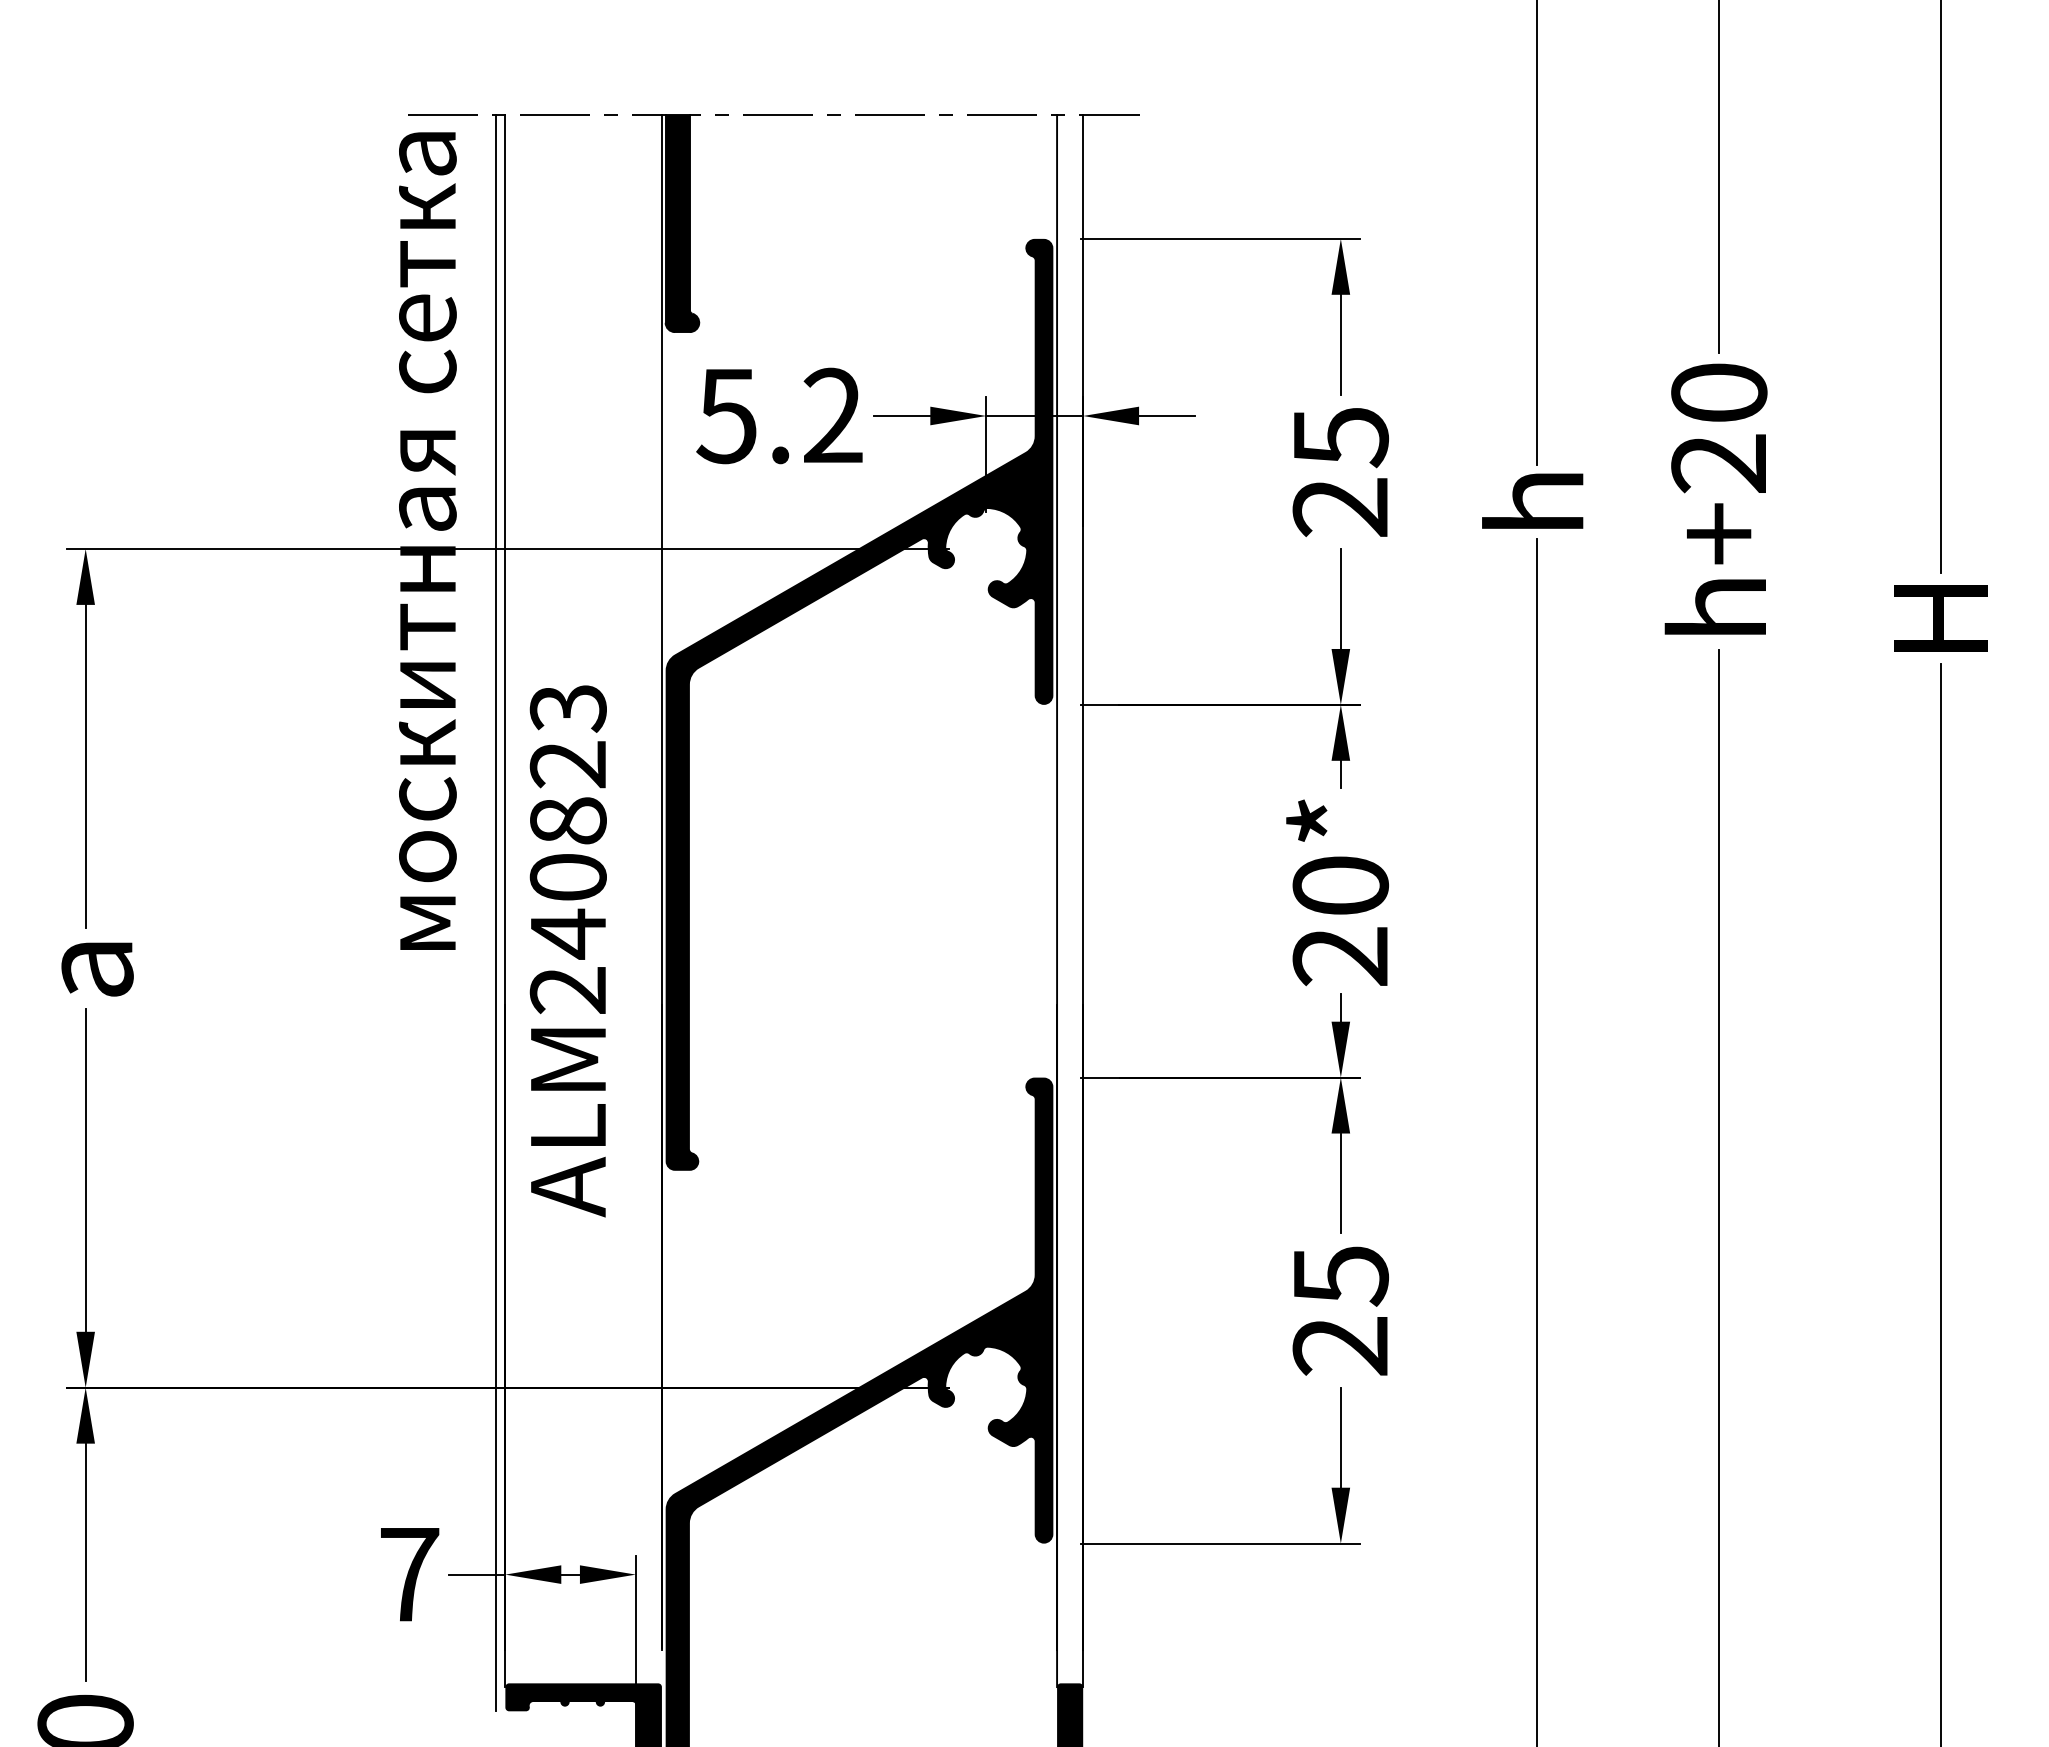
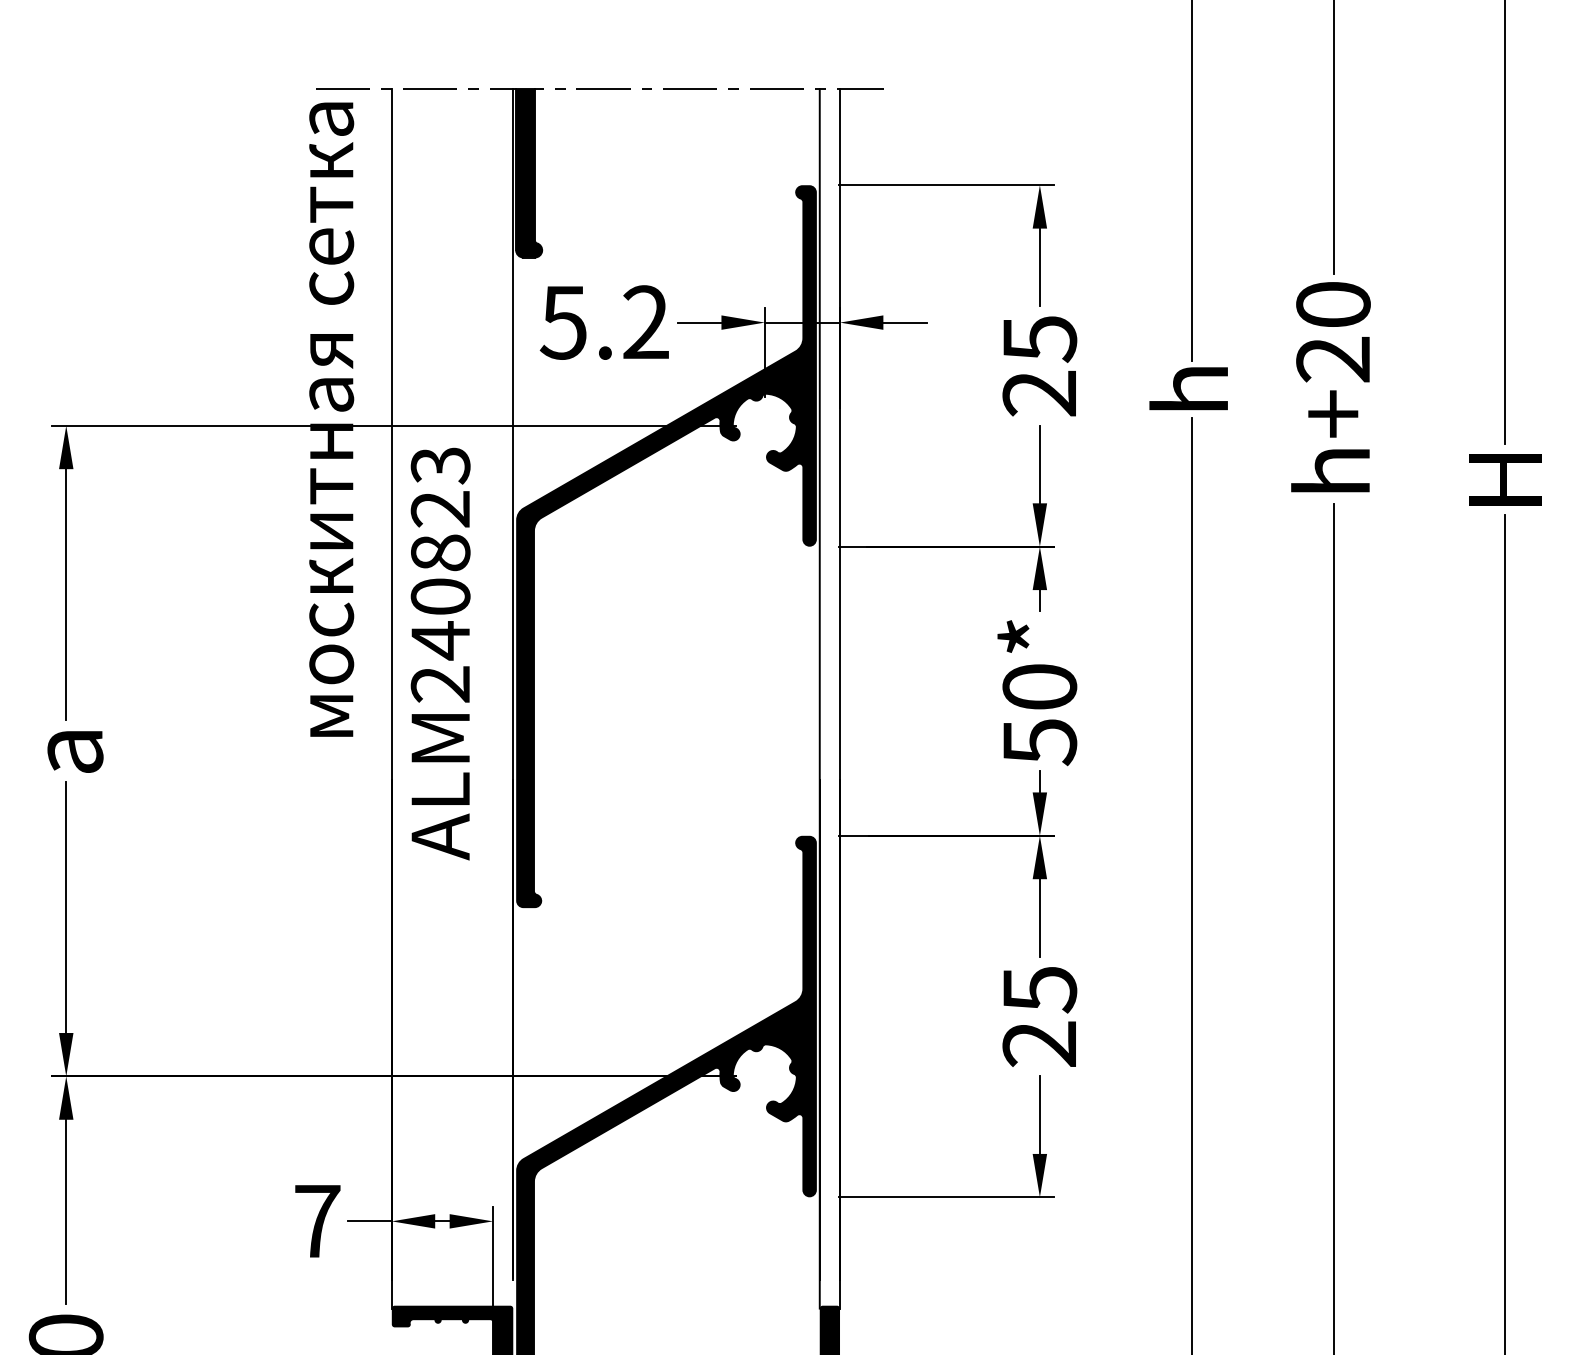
line: (496, 912) -> (384, 707), removed
text: (567, 951) -> (440, 654), moved
text: (1340, 957) -> (1039, 742), 20* -> 50*

